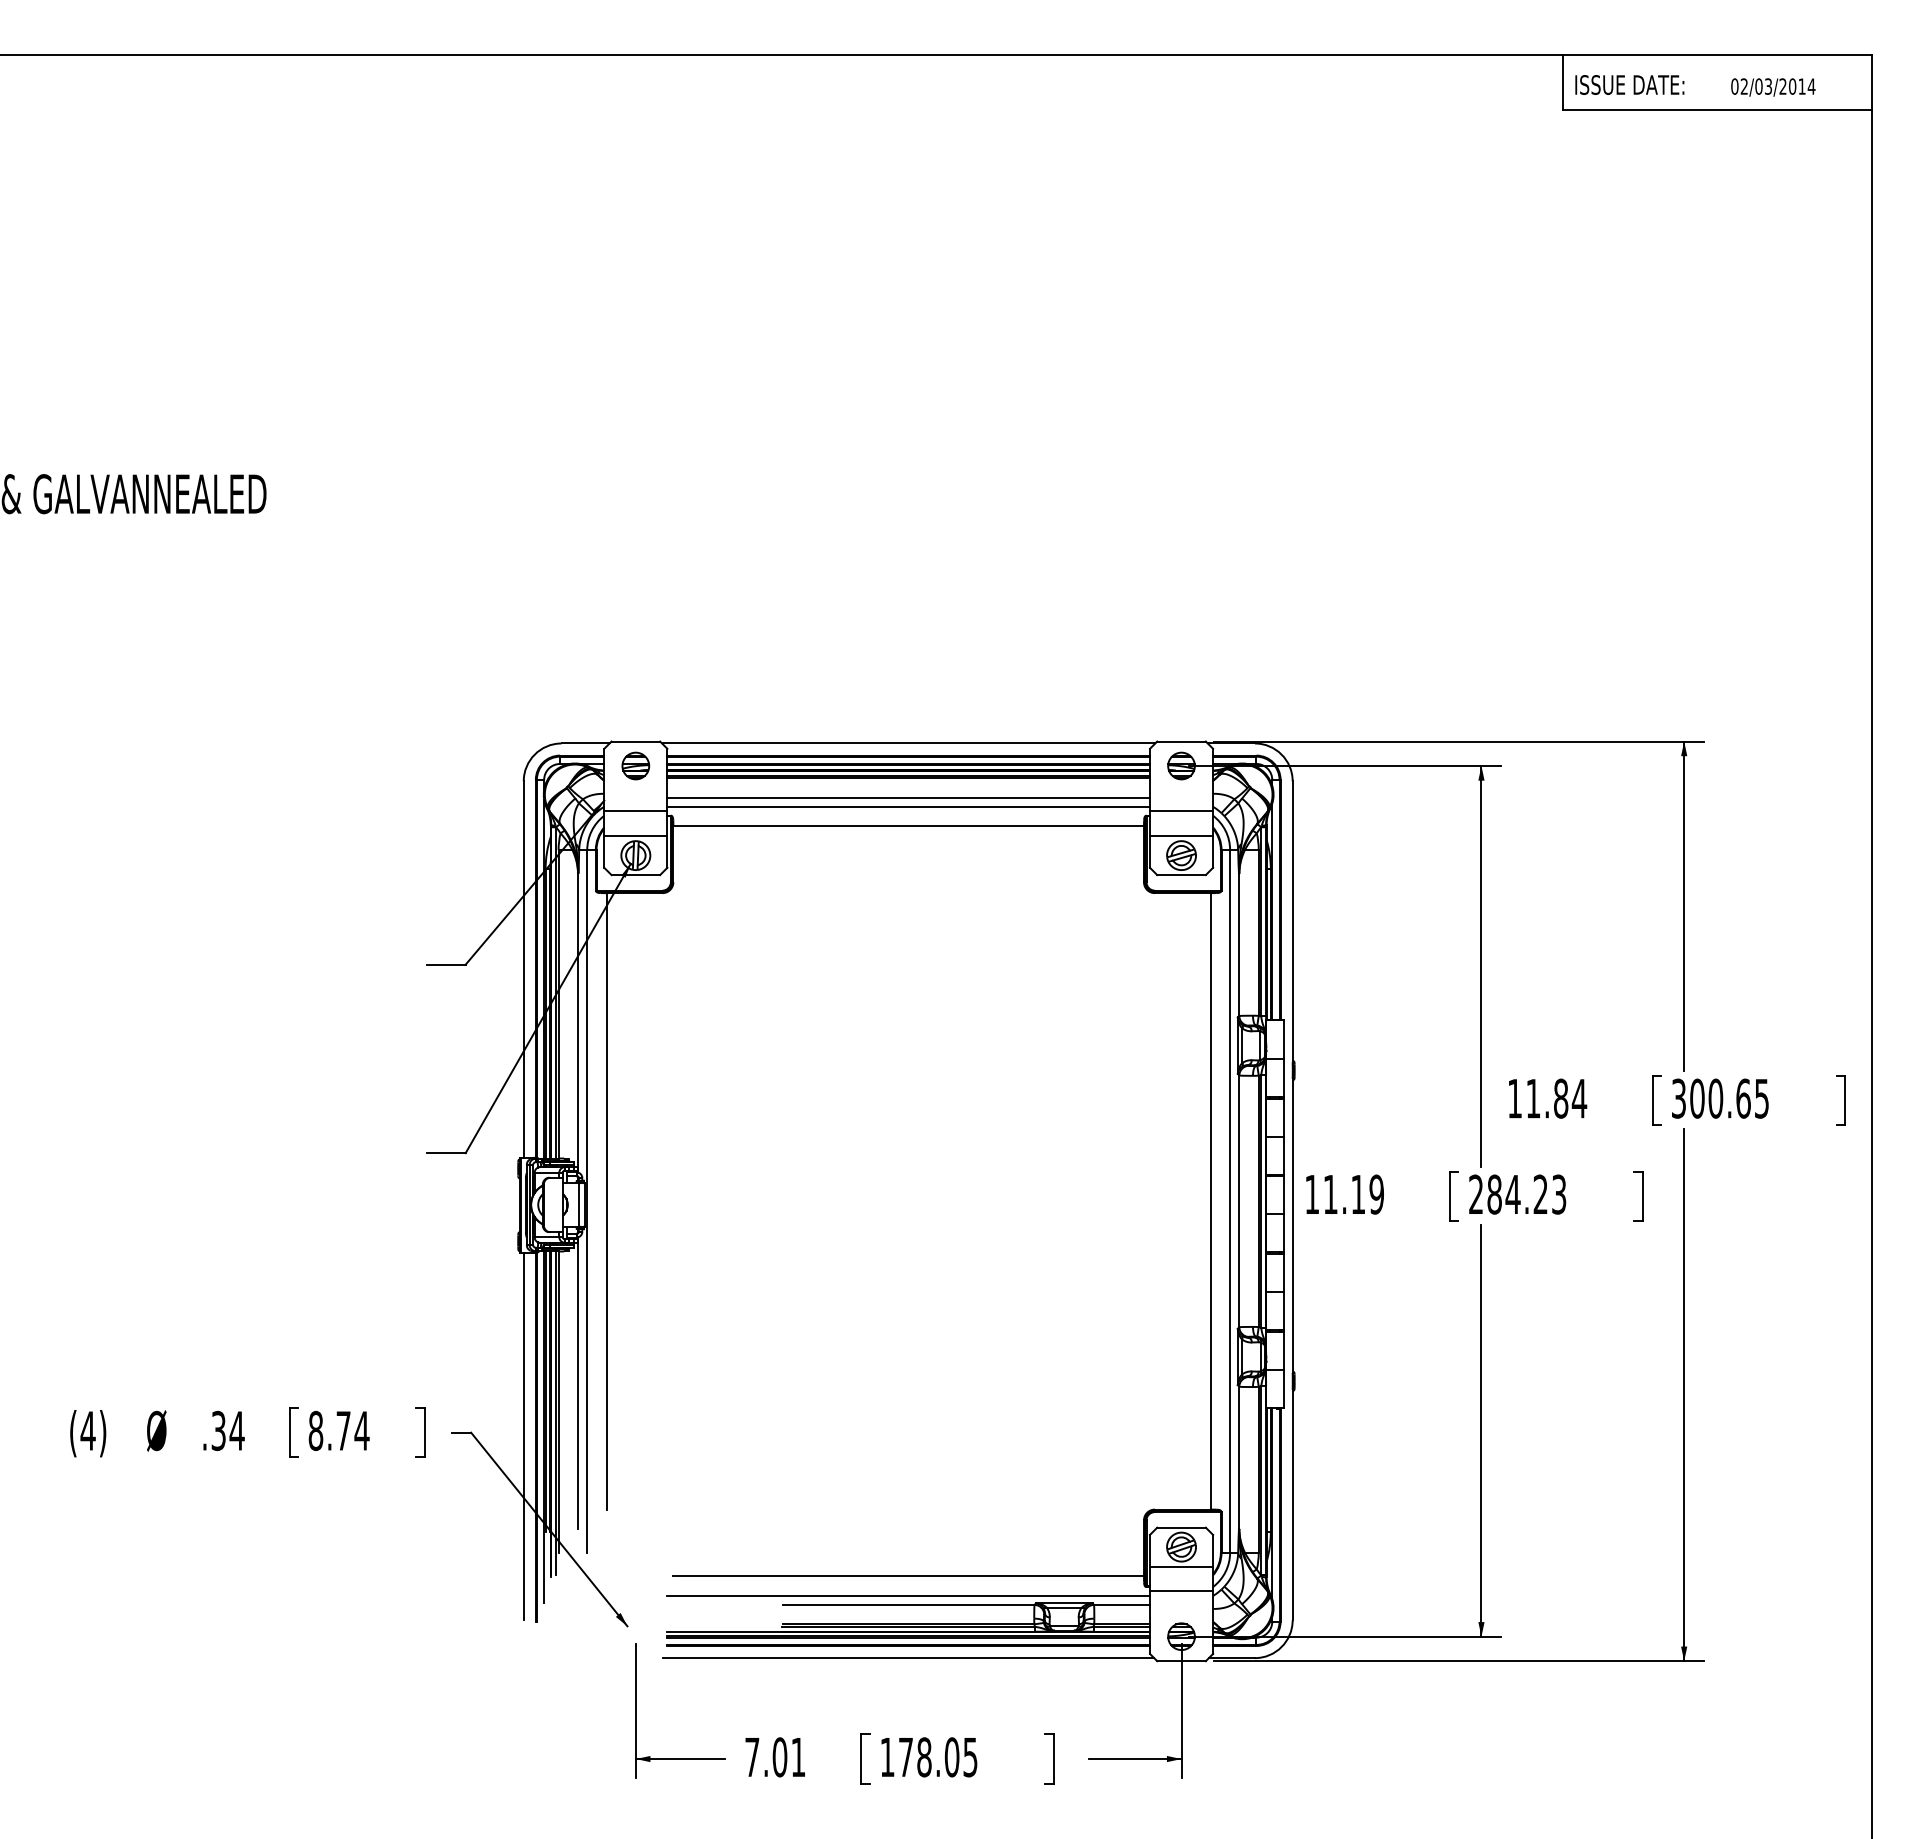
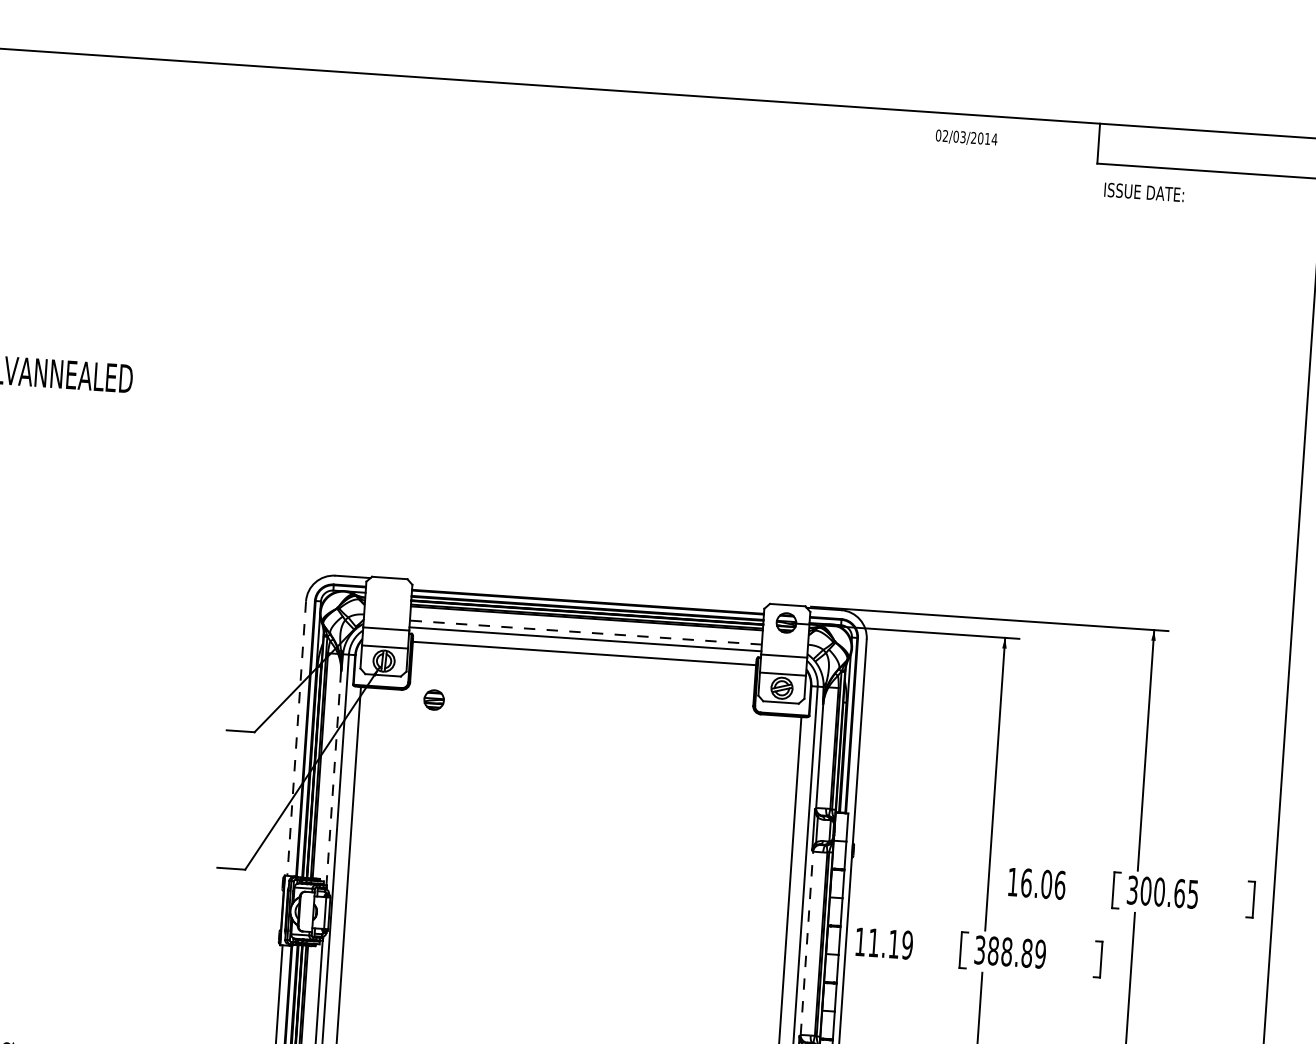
text: (1629, 84) -> (1144, 192), moved
text: (1773, 87) -> (966, 138), moved
line: (908, 743) -> (588, 592), removed
part: (635, 765) -> (433, 699), moved
line: (908, 797) -> (585, 632), solid -> dashed
line: (523, 970) -> (296, 739), solid -> dashed
line: (578, 1020) -> (334, 778), solid -> dashed
text: (1556, 1098) -> (1043, 884), 11.84 -> 16.06
text: (1517, 1194) -> (1010, 952), 284.23 -> 388.89
line: (1239, 1201) -> (807, 943), solid -> dashed

